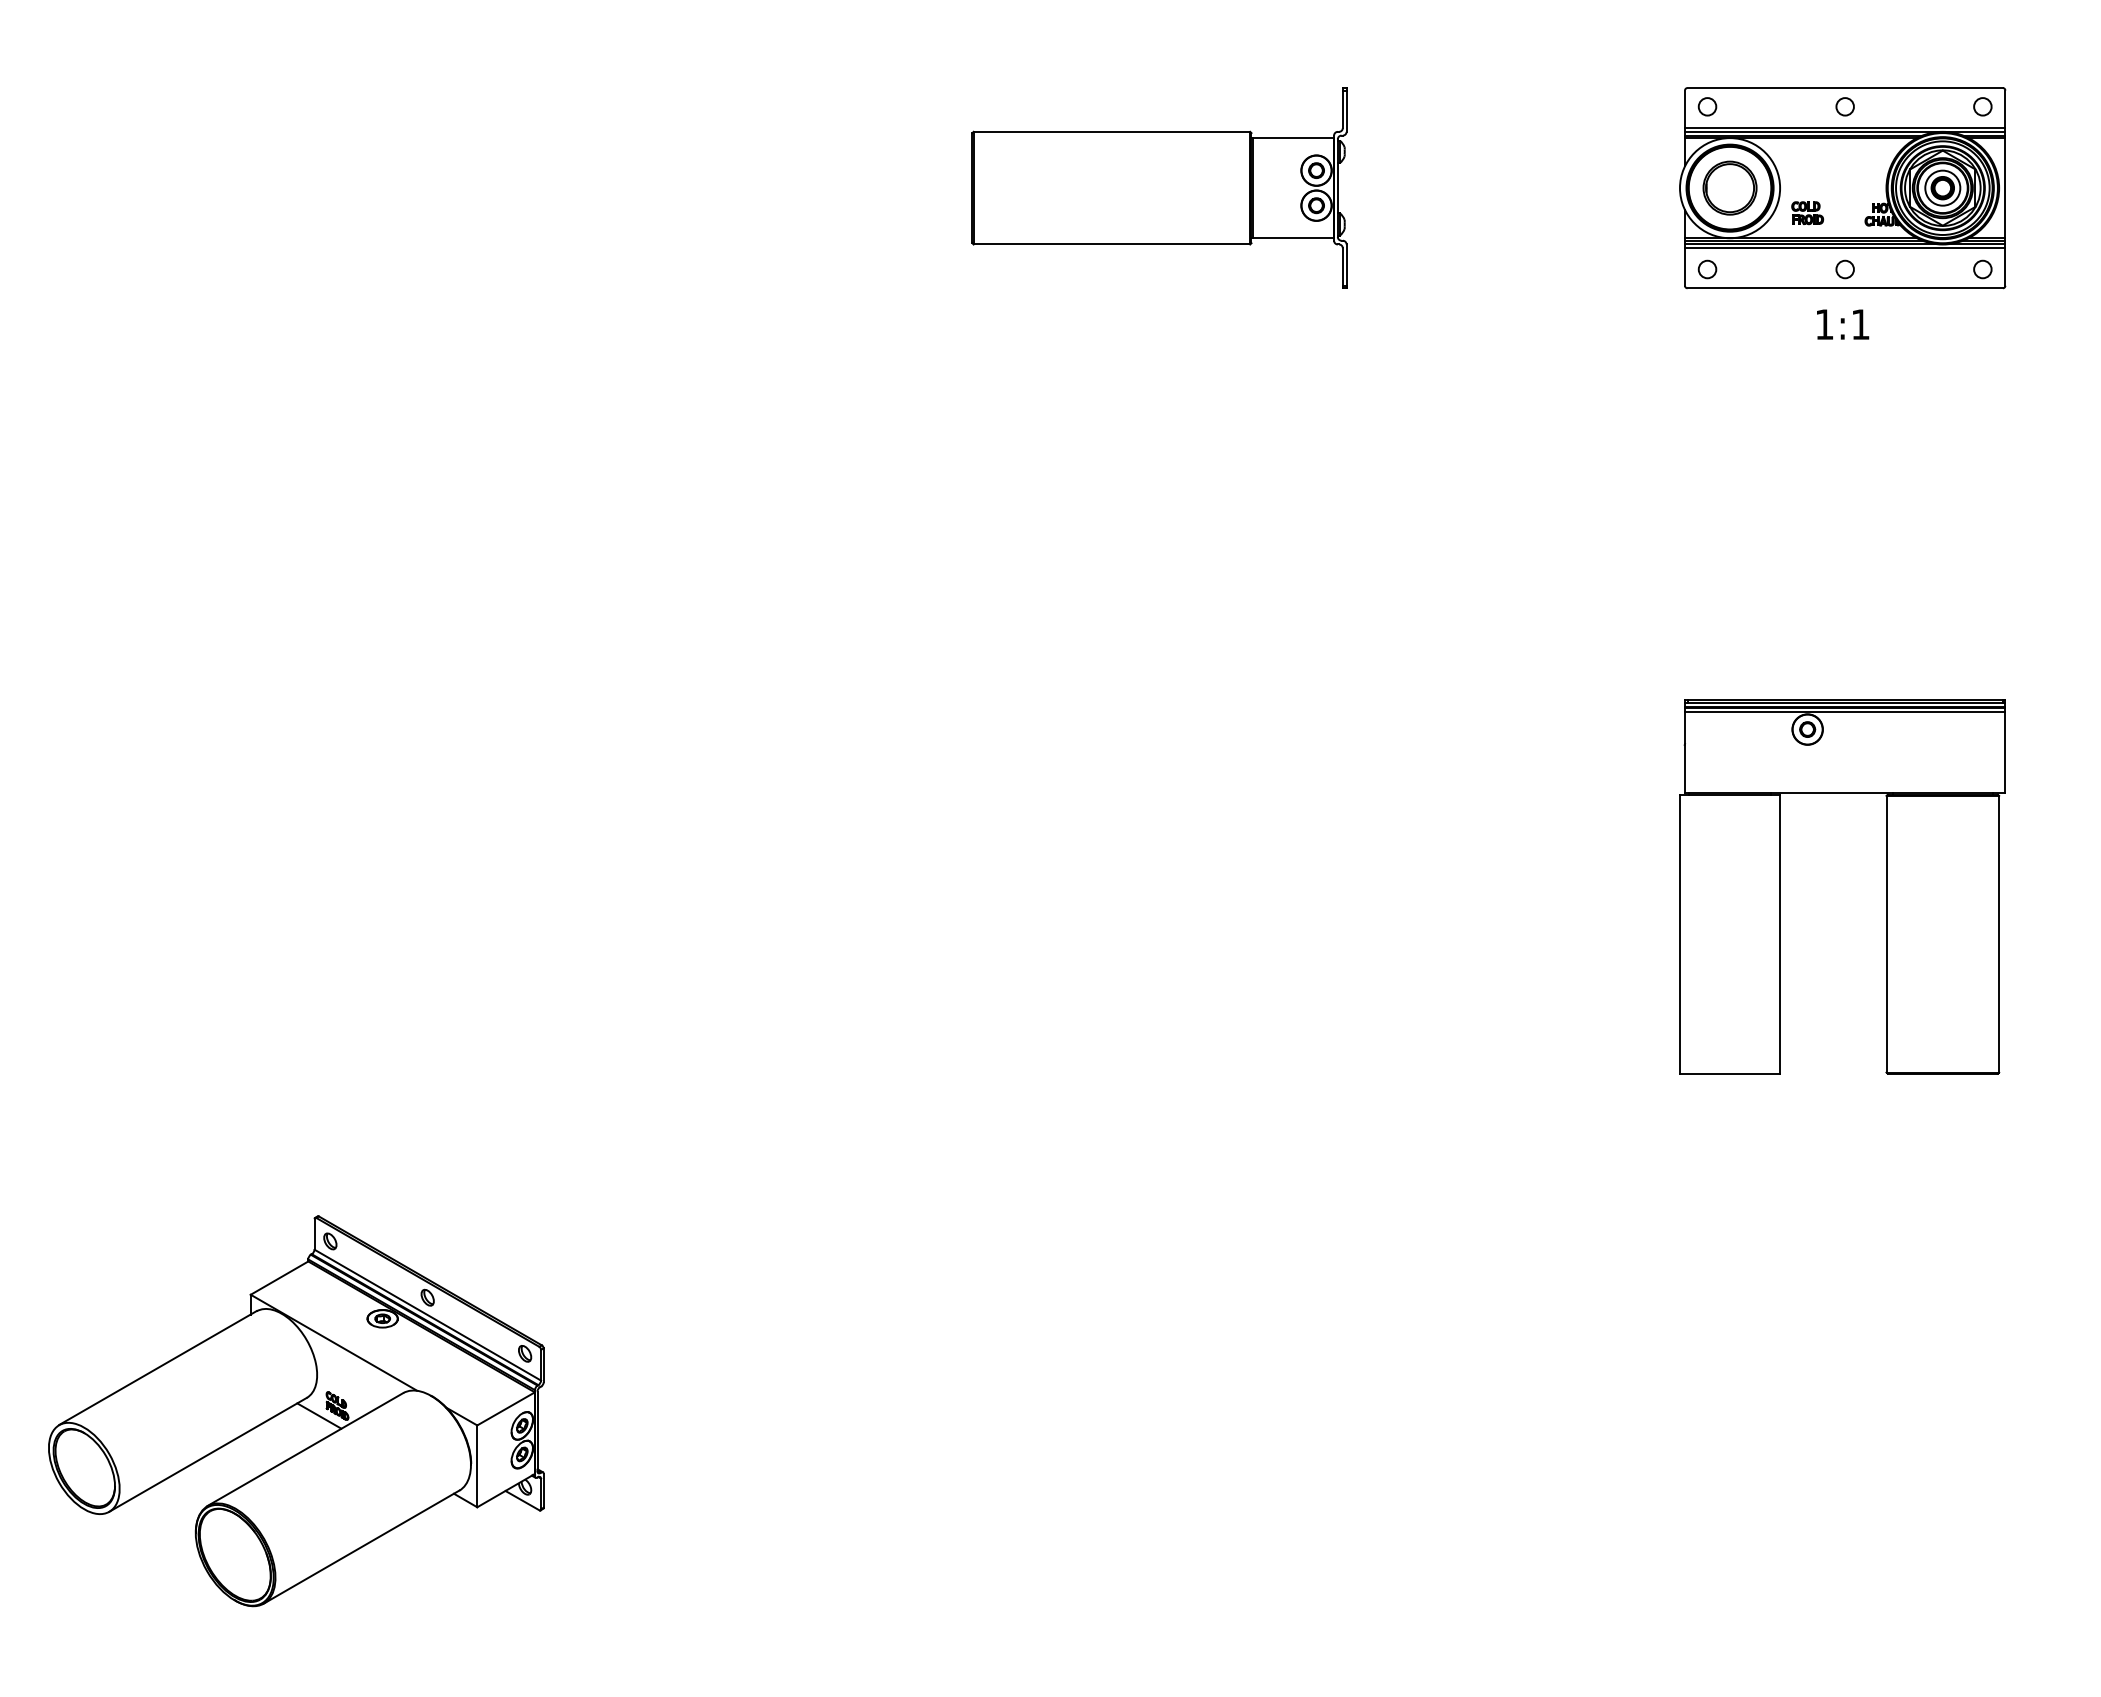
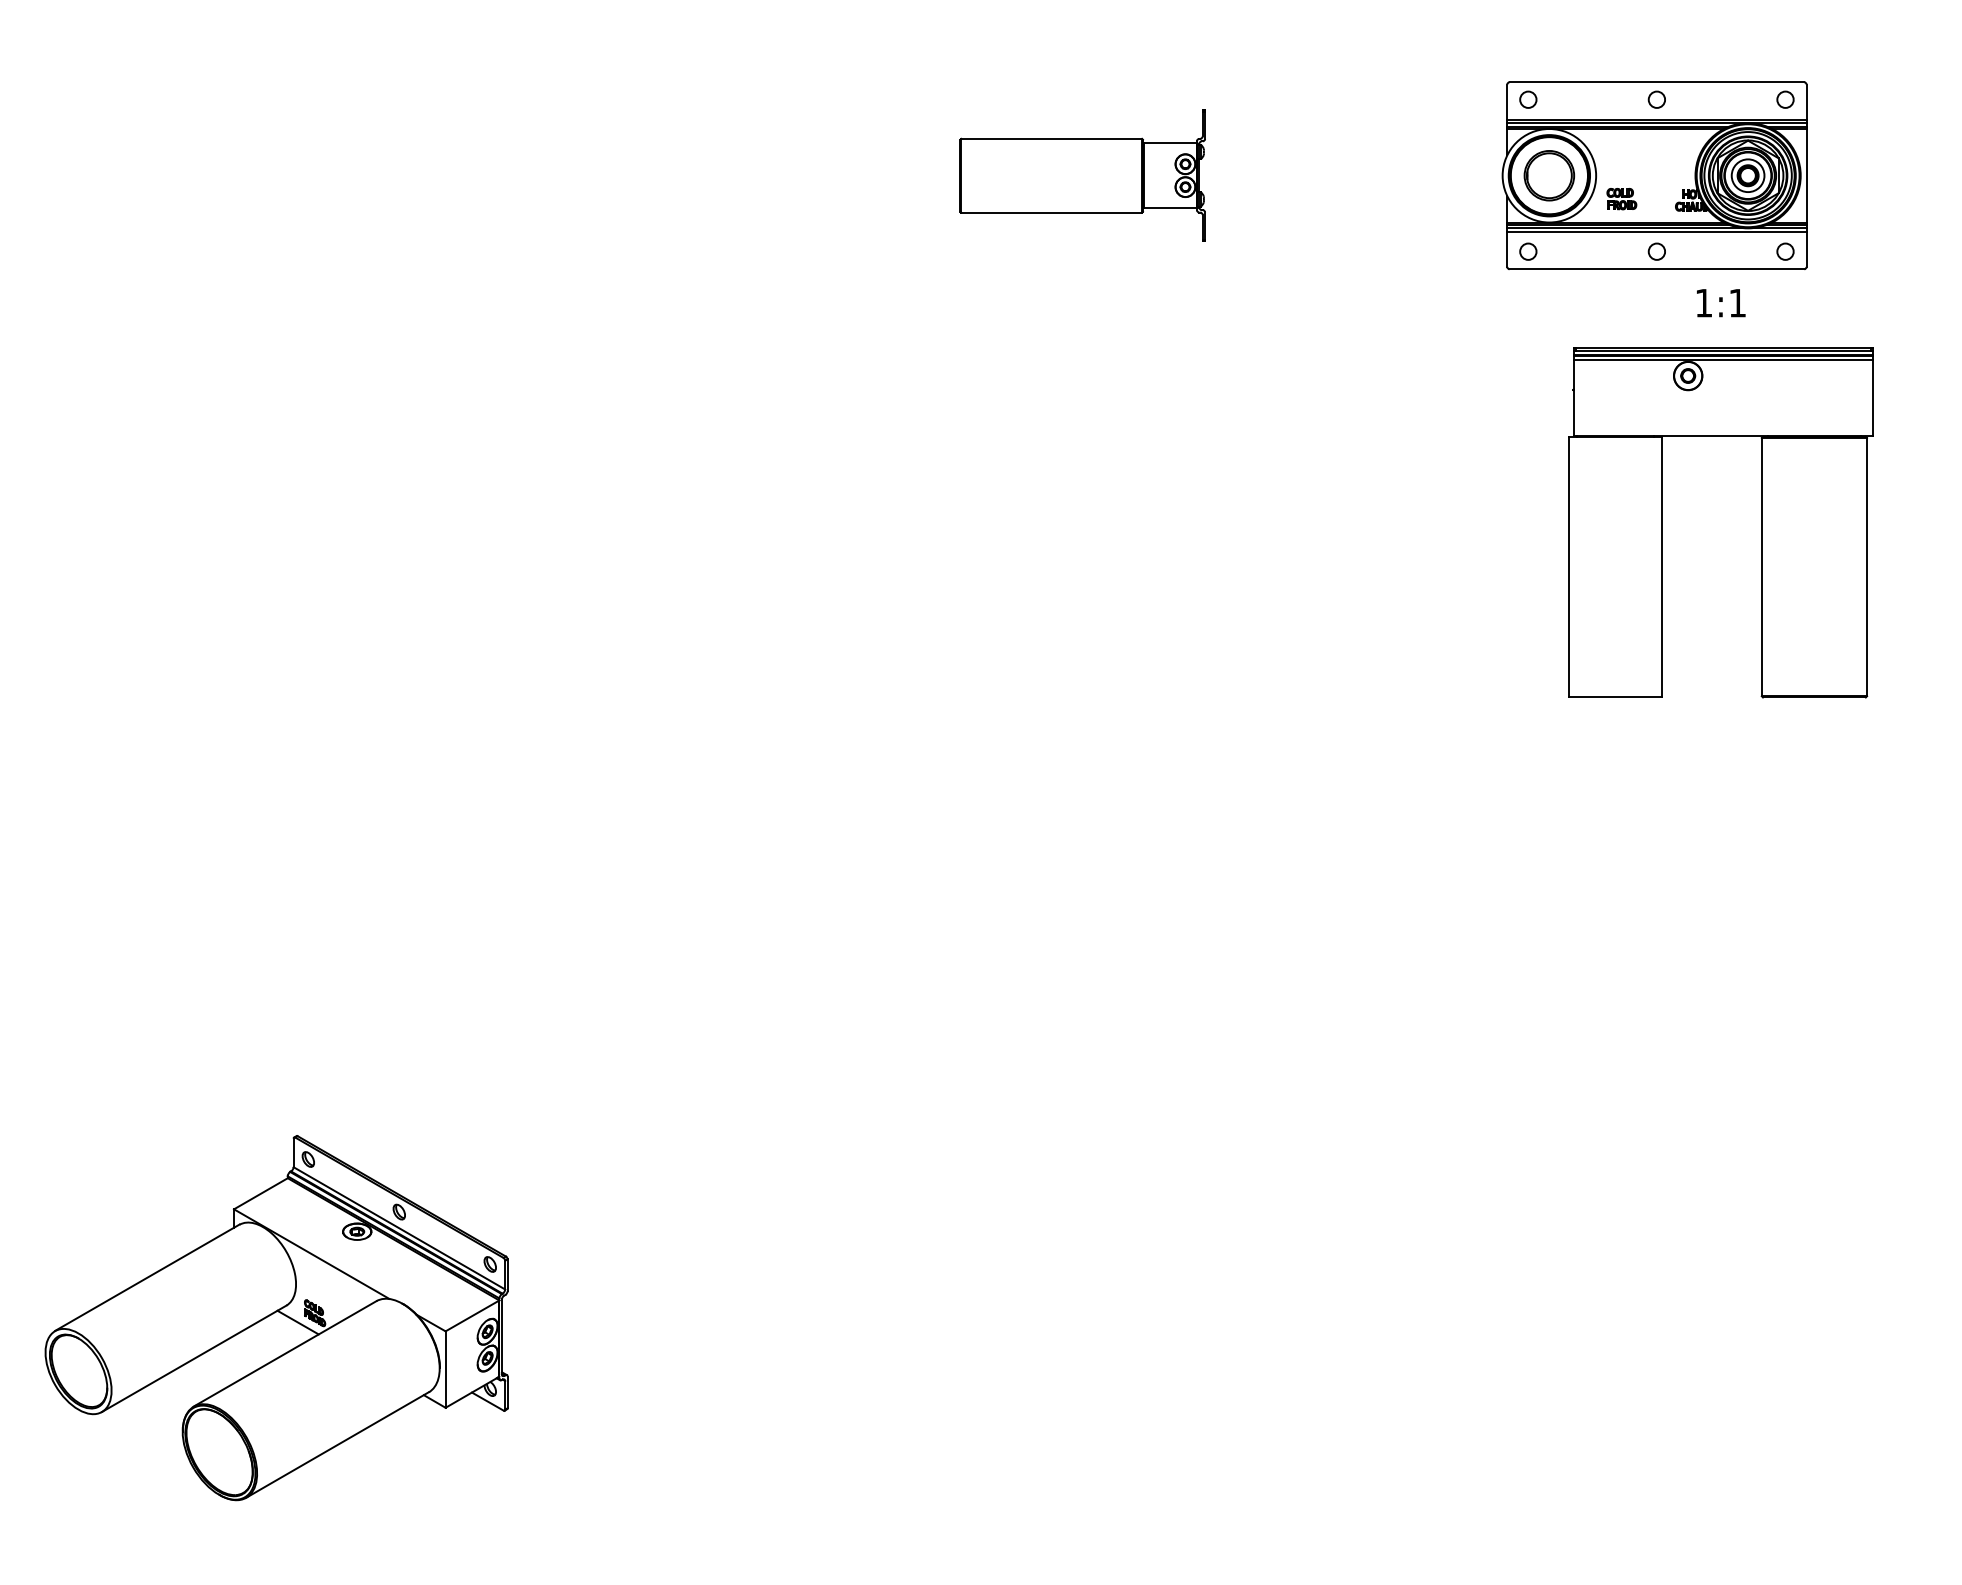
part: (1159, 187) -> (1082, 175), size x0.7
part: (1842, 188) -> (1654, 176), moved
part: (1886, 886) -> (1761, 522), moved

